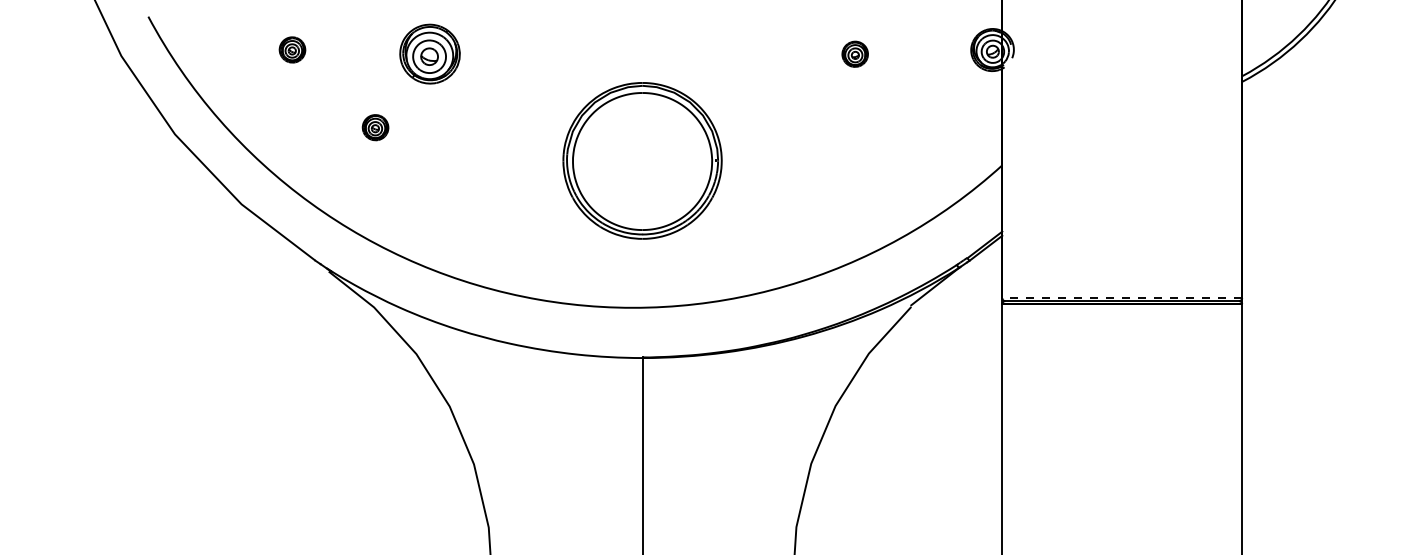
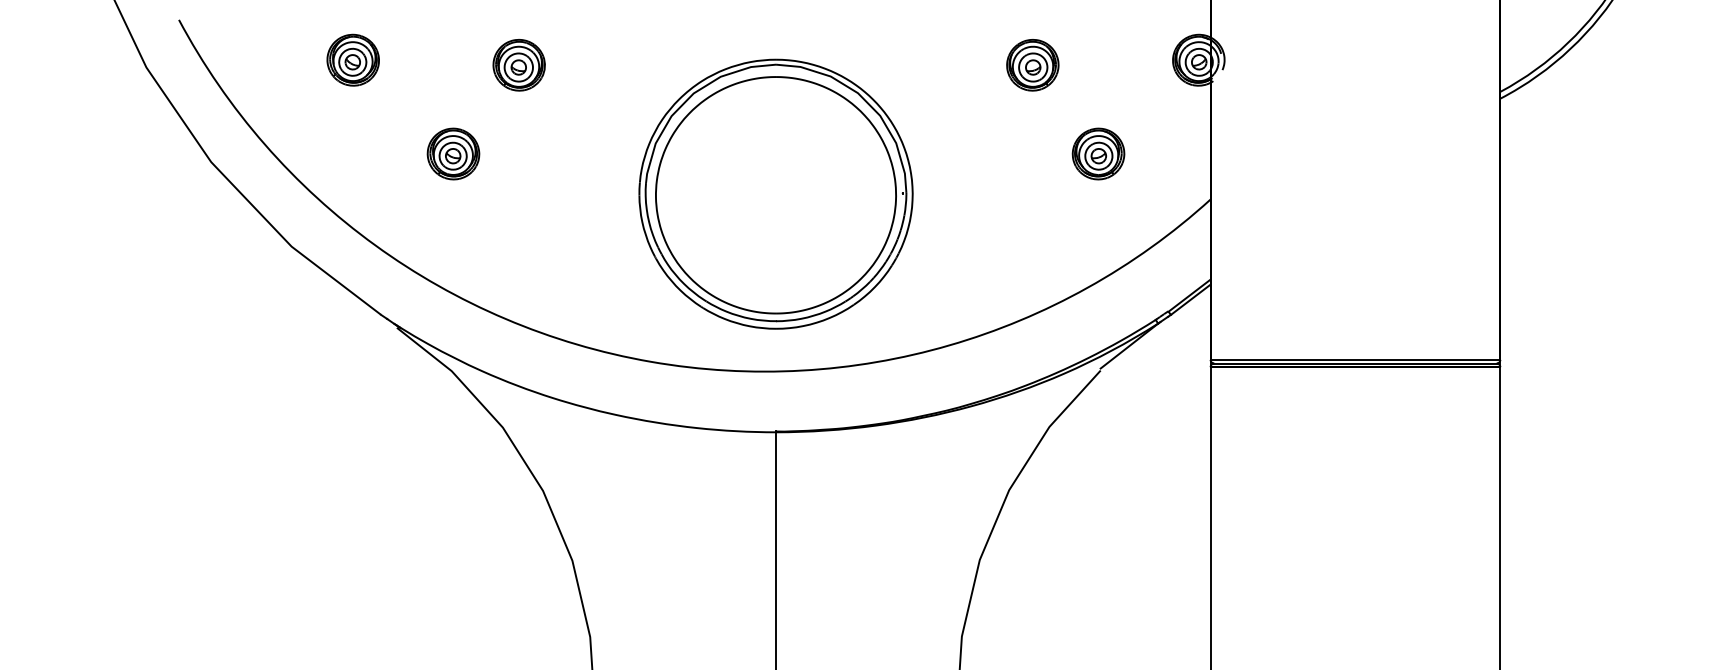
part: (291, 49) -> (352, 59), size x1.67
part: (429, 54) -> (518, 65), size x0.71
part: (854, 54) -> (1032, 65), size x1.67
part: (375, 127) -> (453, 153), size x1.67
part: (909, 127) -> (1098, 153), added
part: (642, 160) -> (775, 193), size x1.43
line: (1122, 297) -> (1355, 359), dashed -> solid

